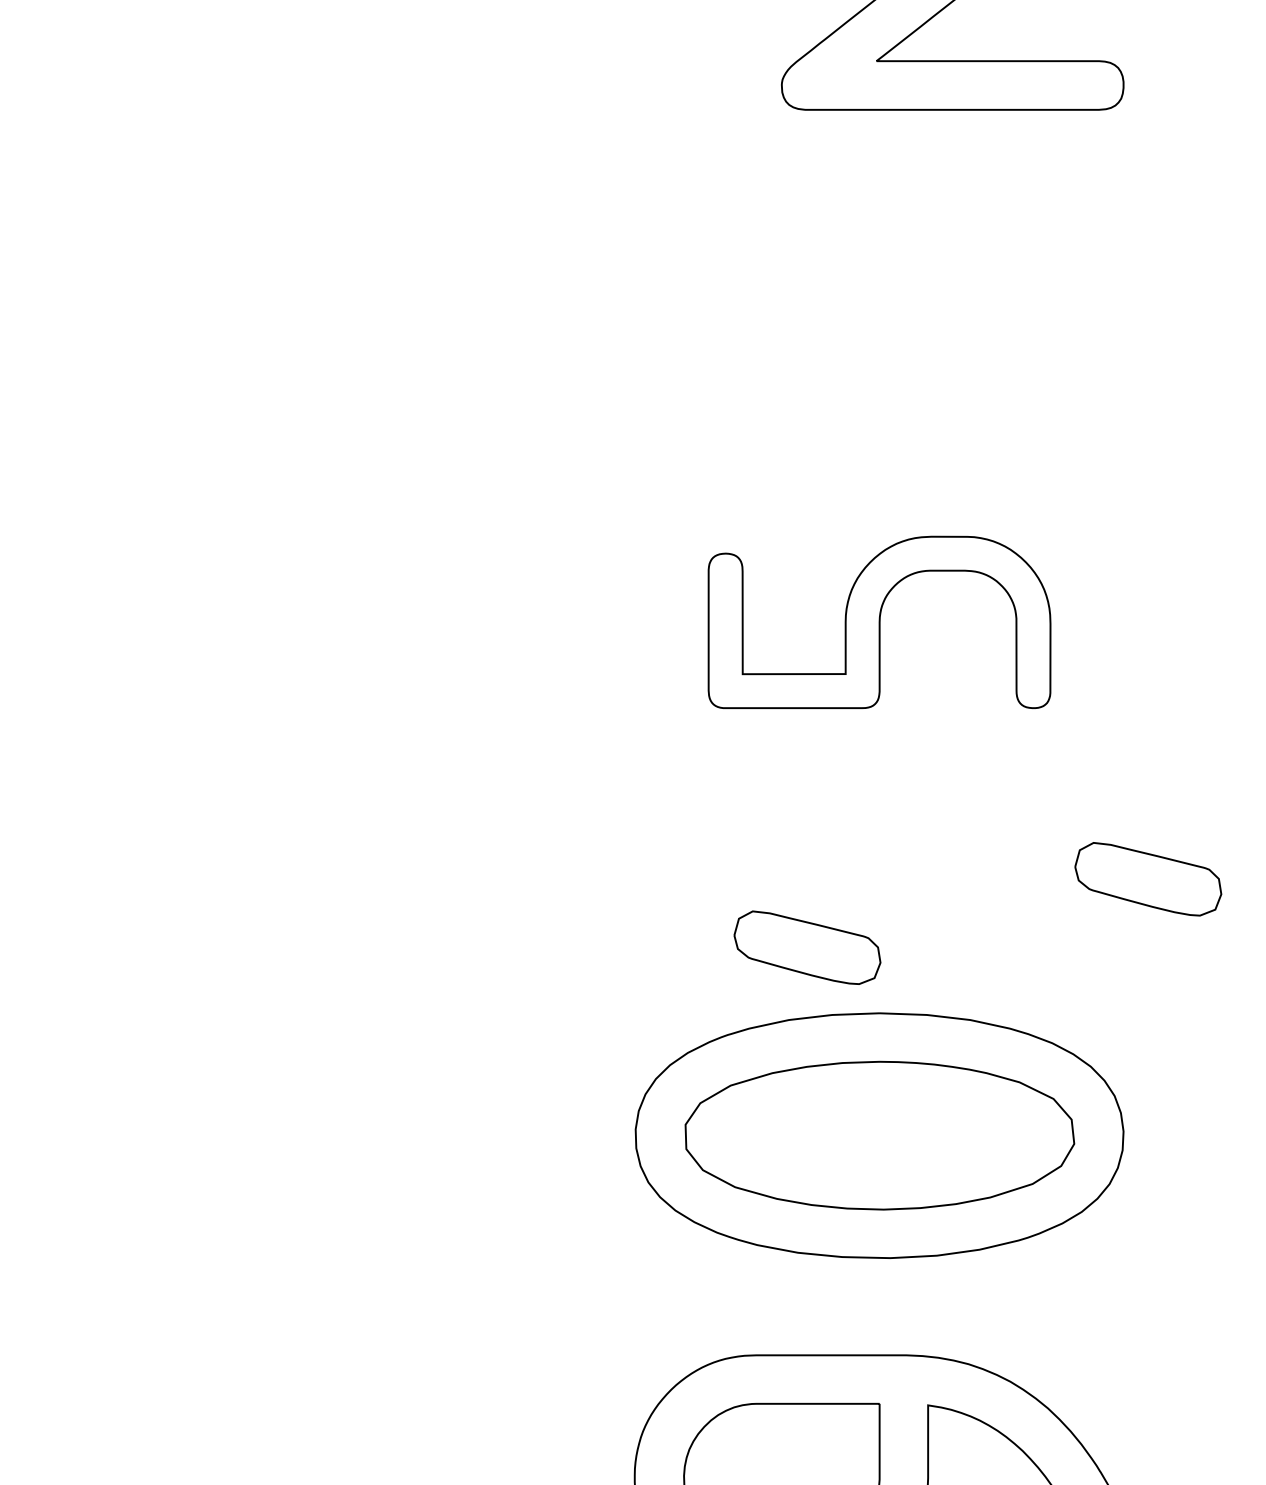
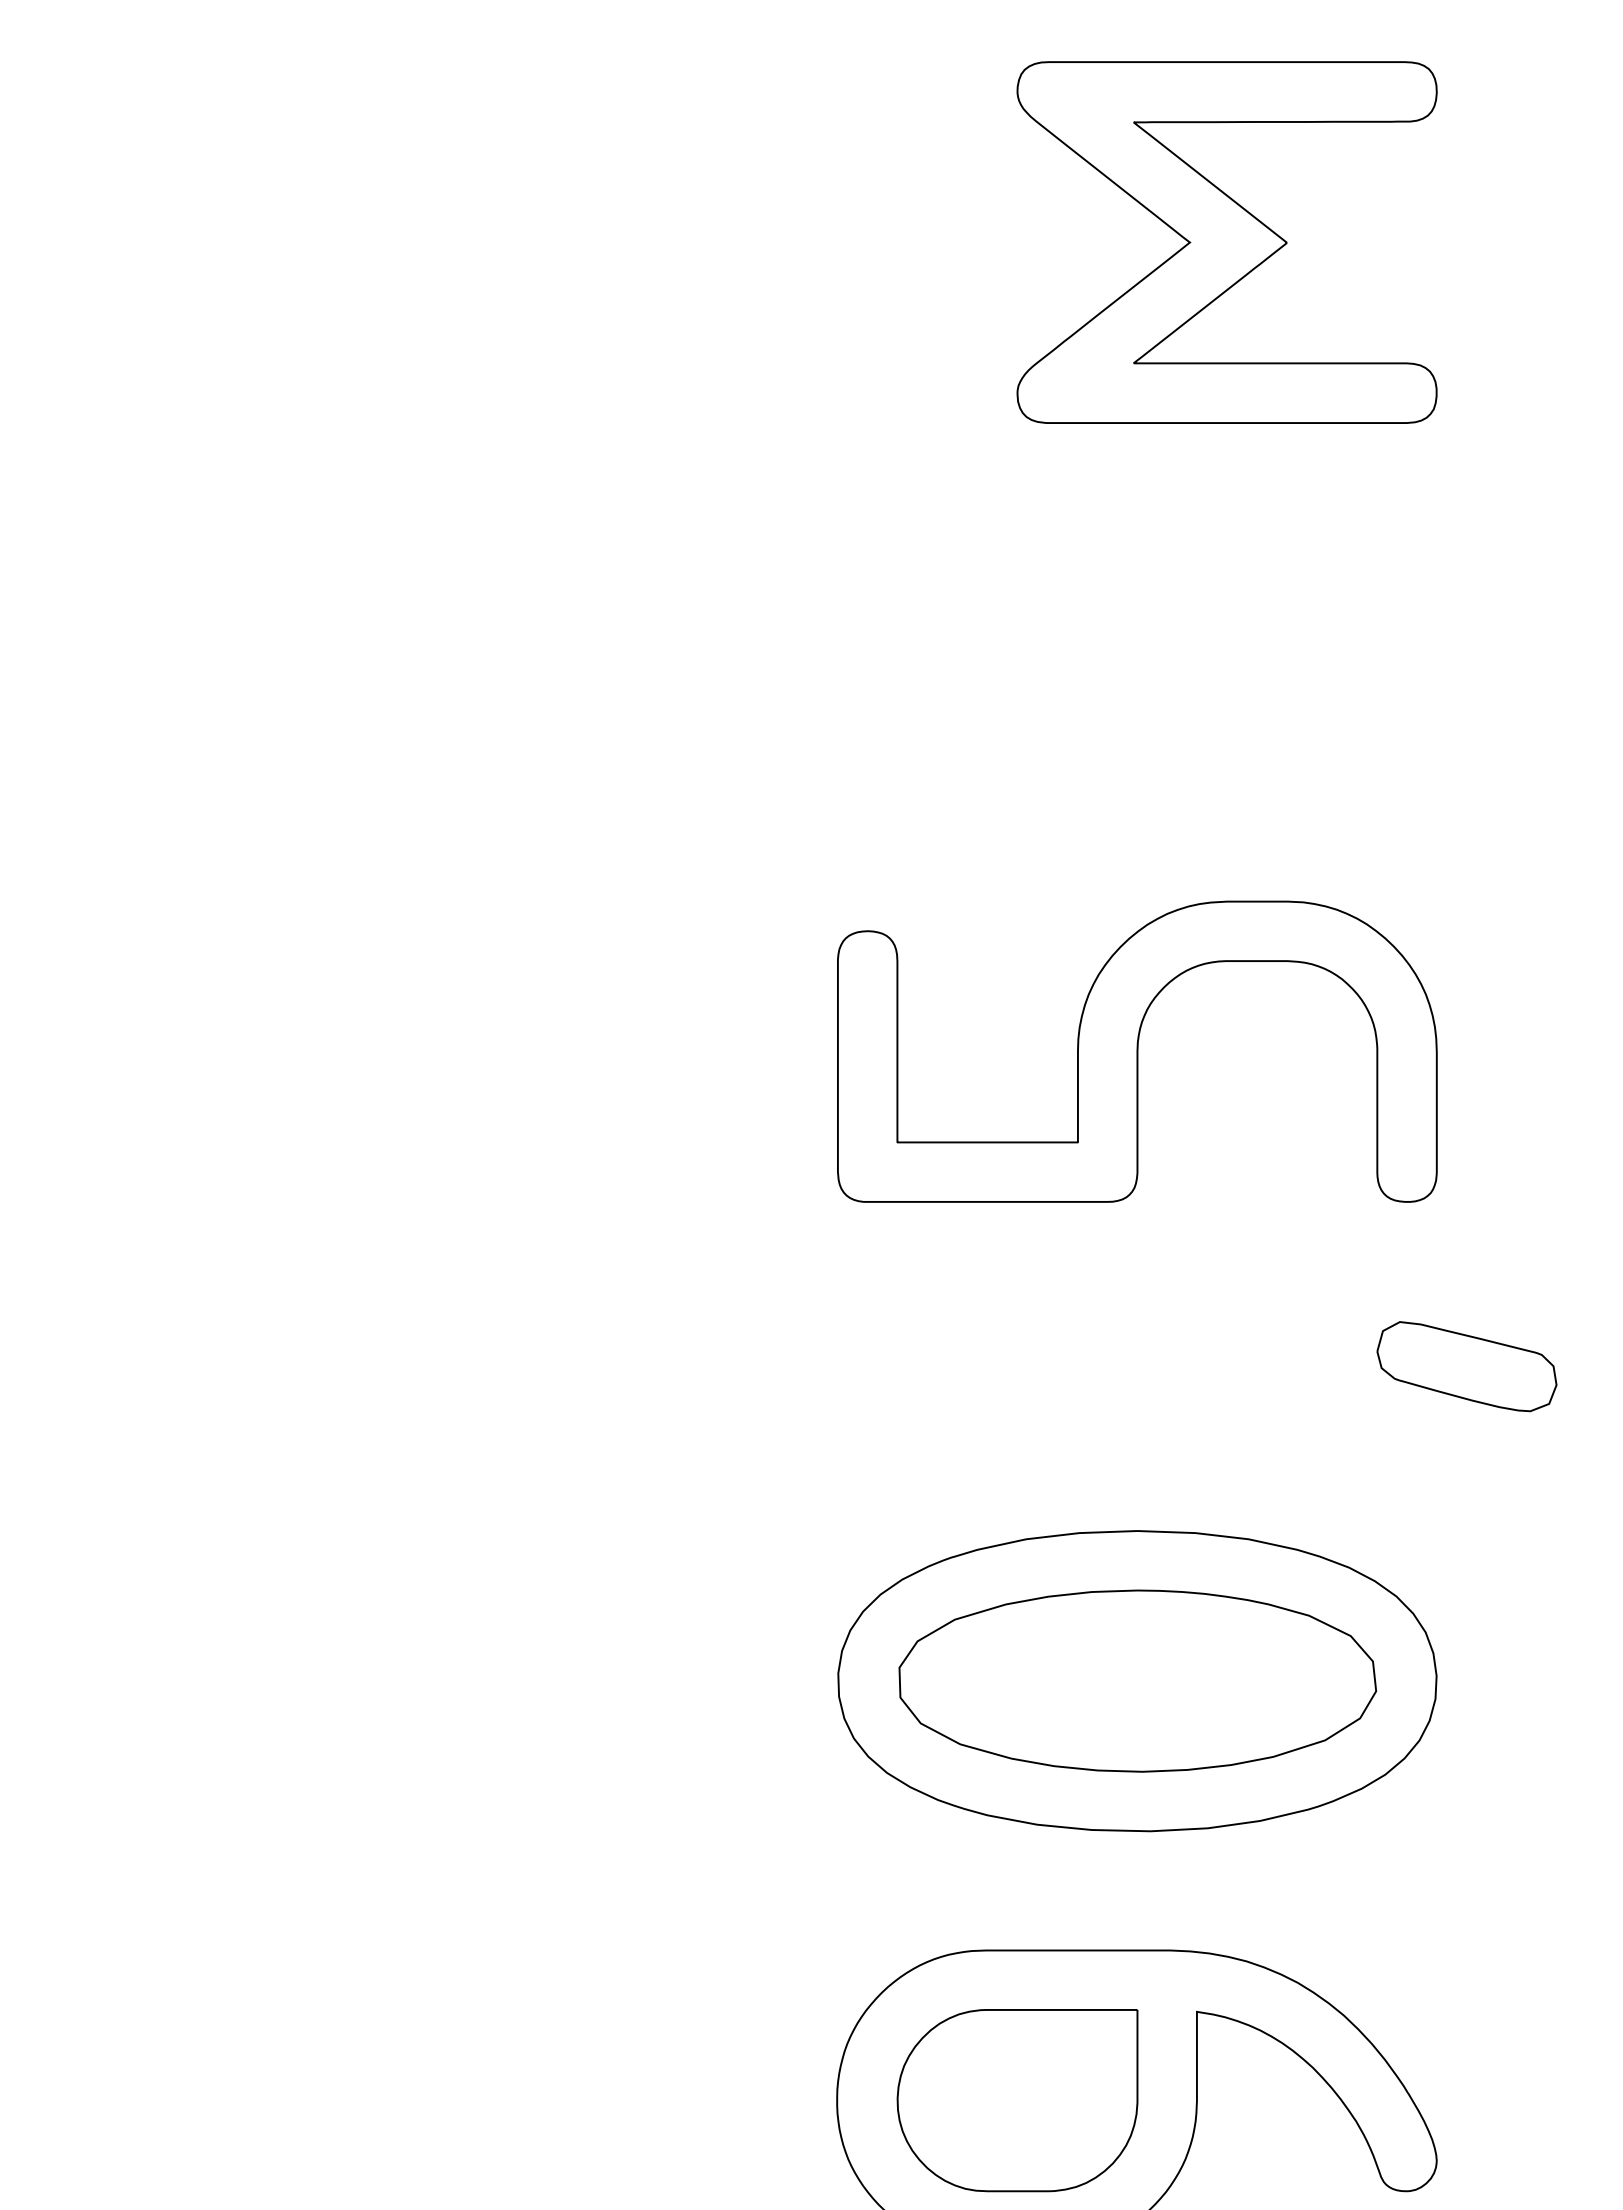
part: (879, 622) -> (1137, 1051), size x1.43
part: (807, 947) -> (1048, 1450), removed

